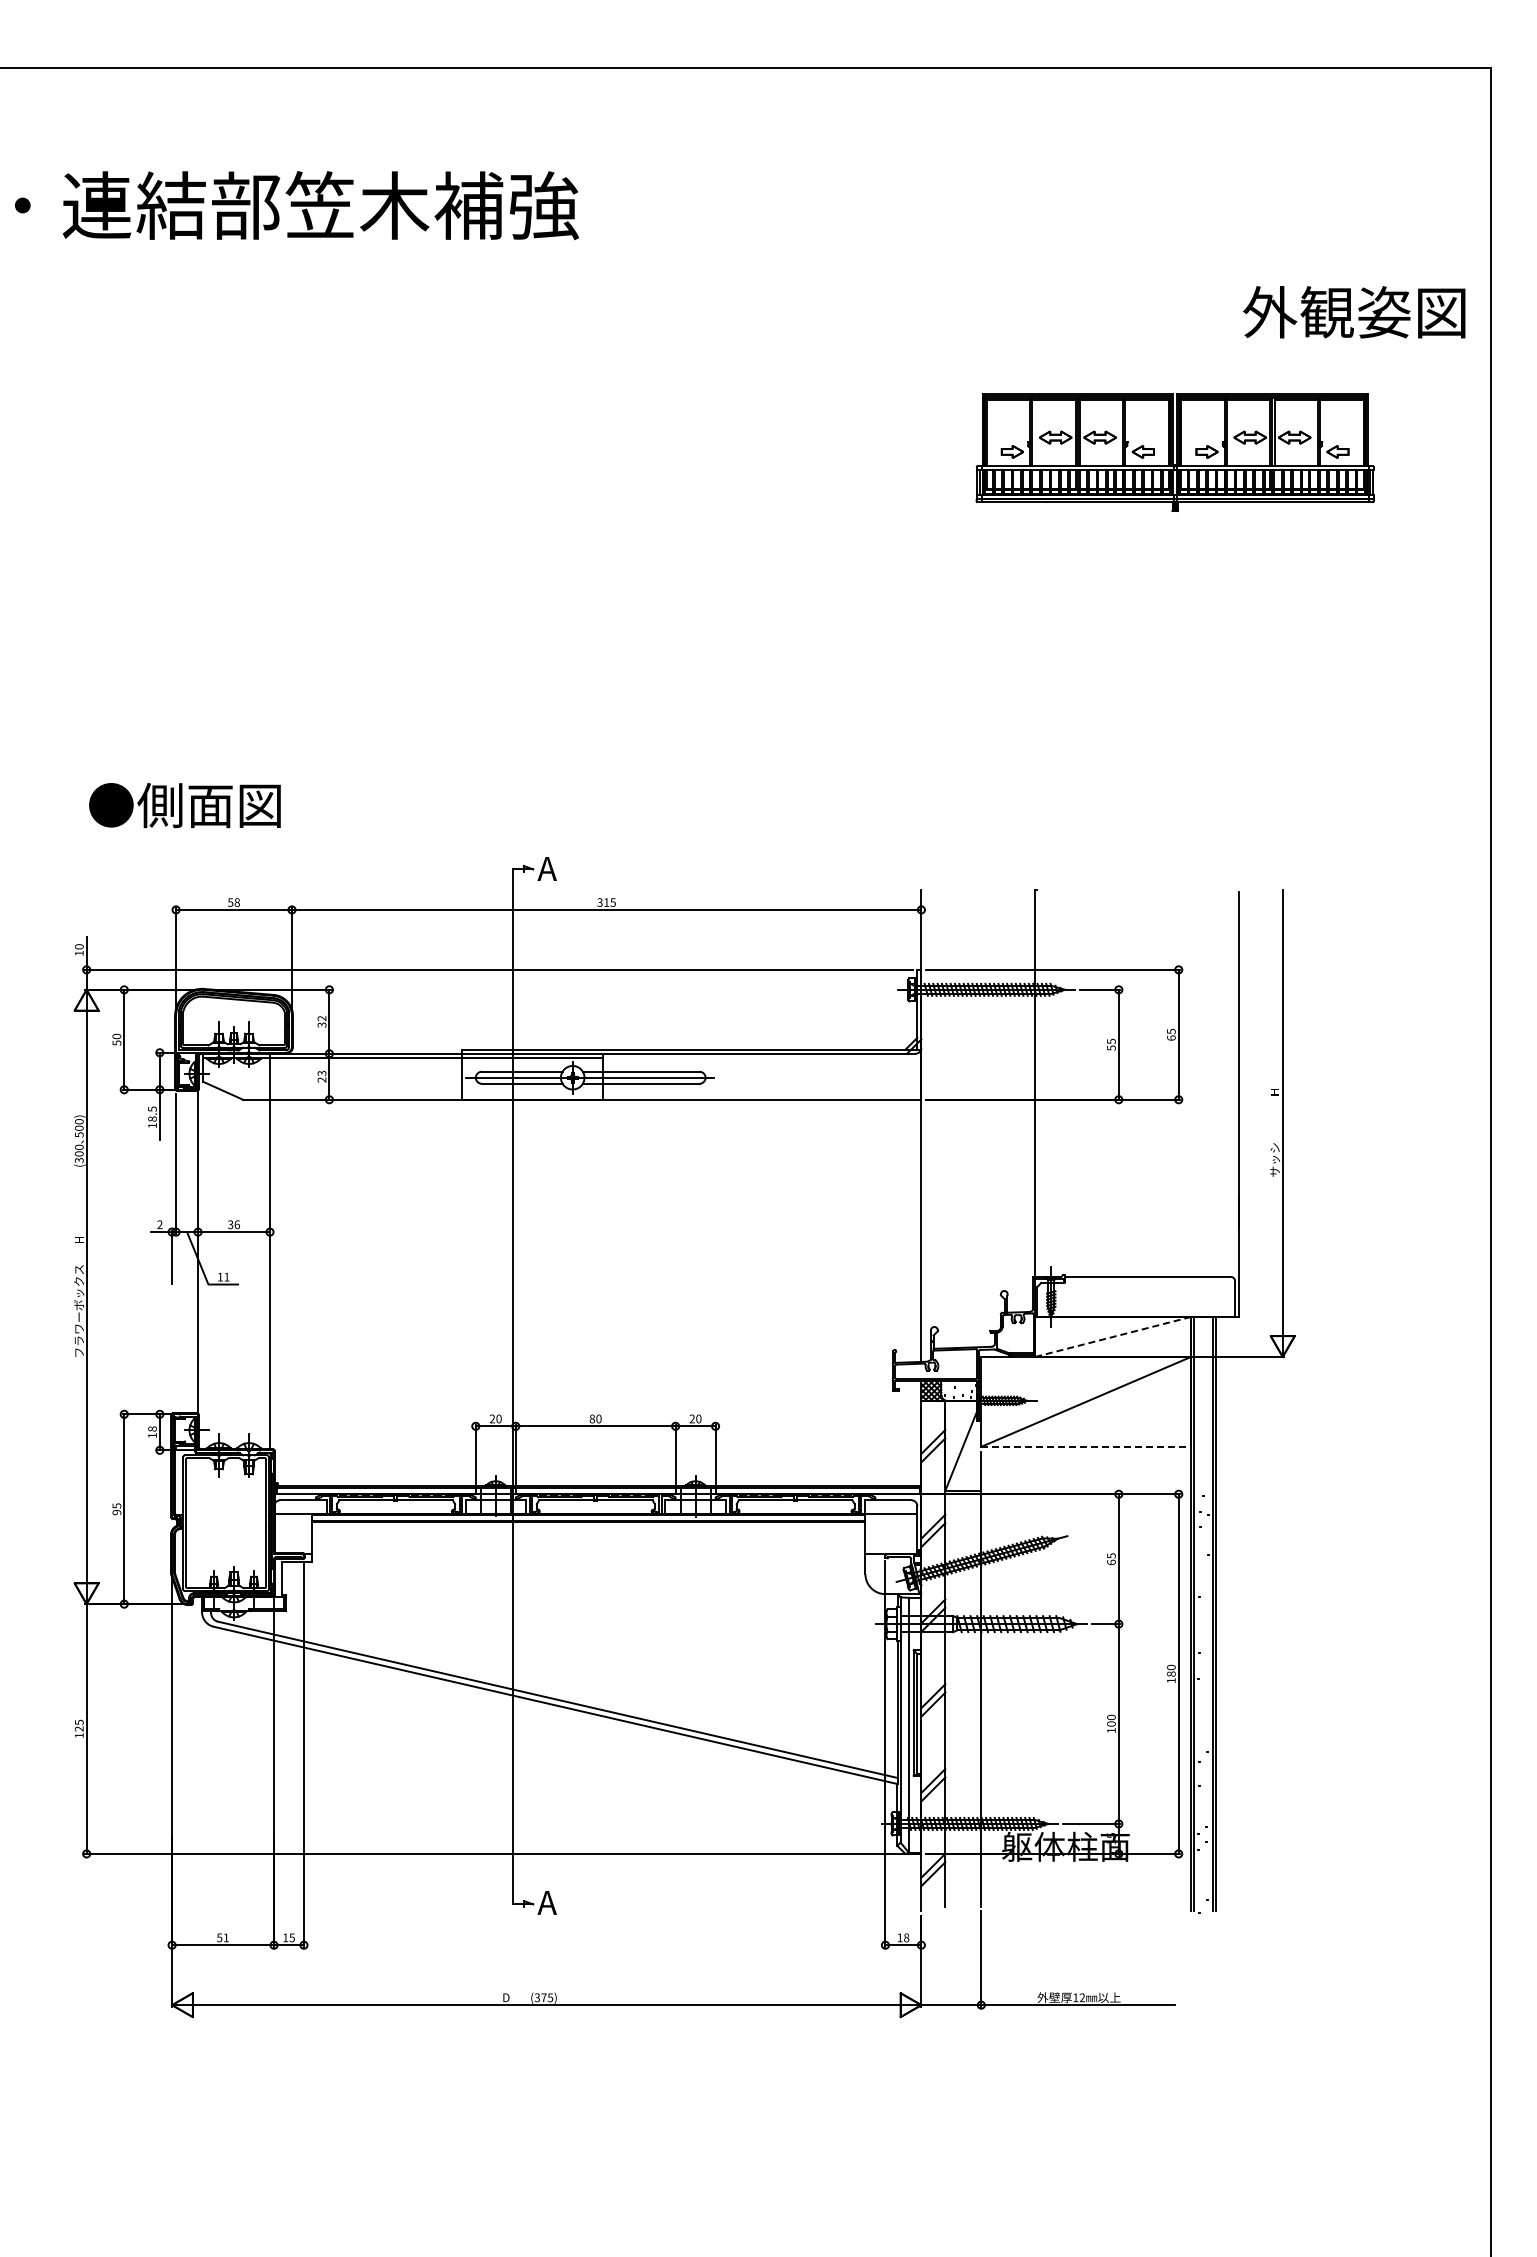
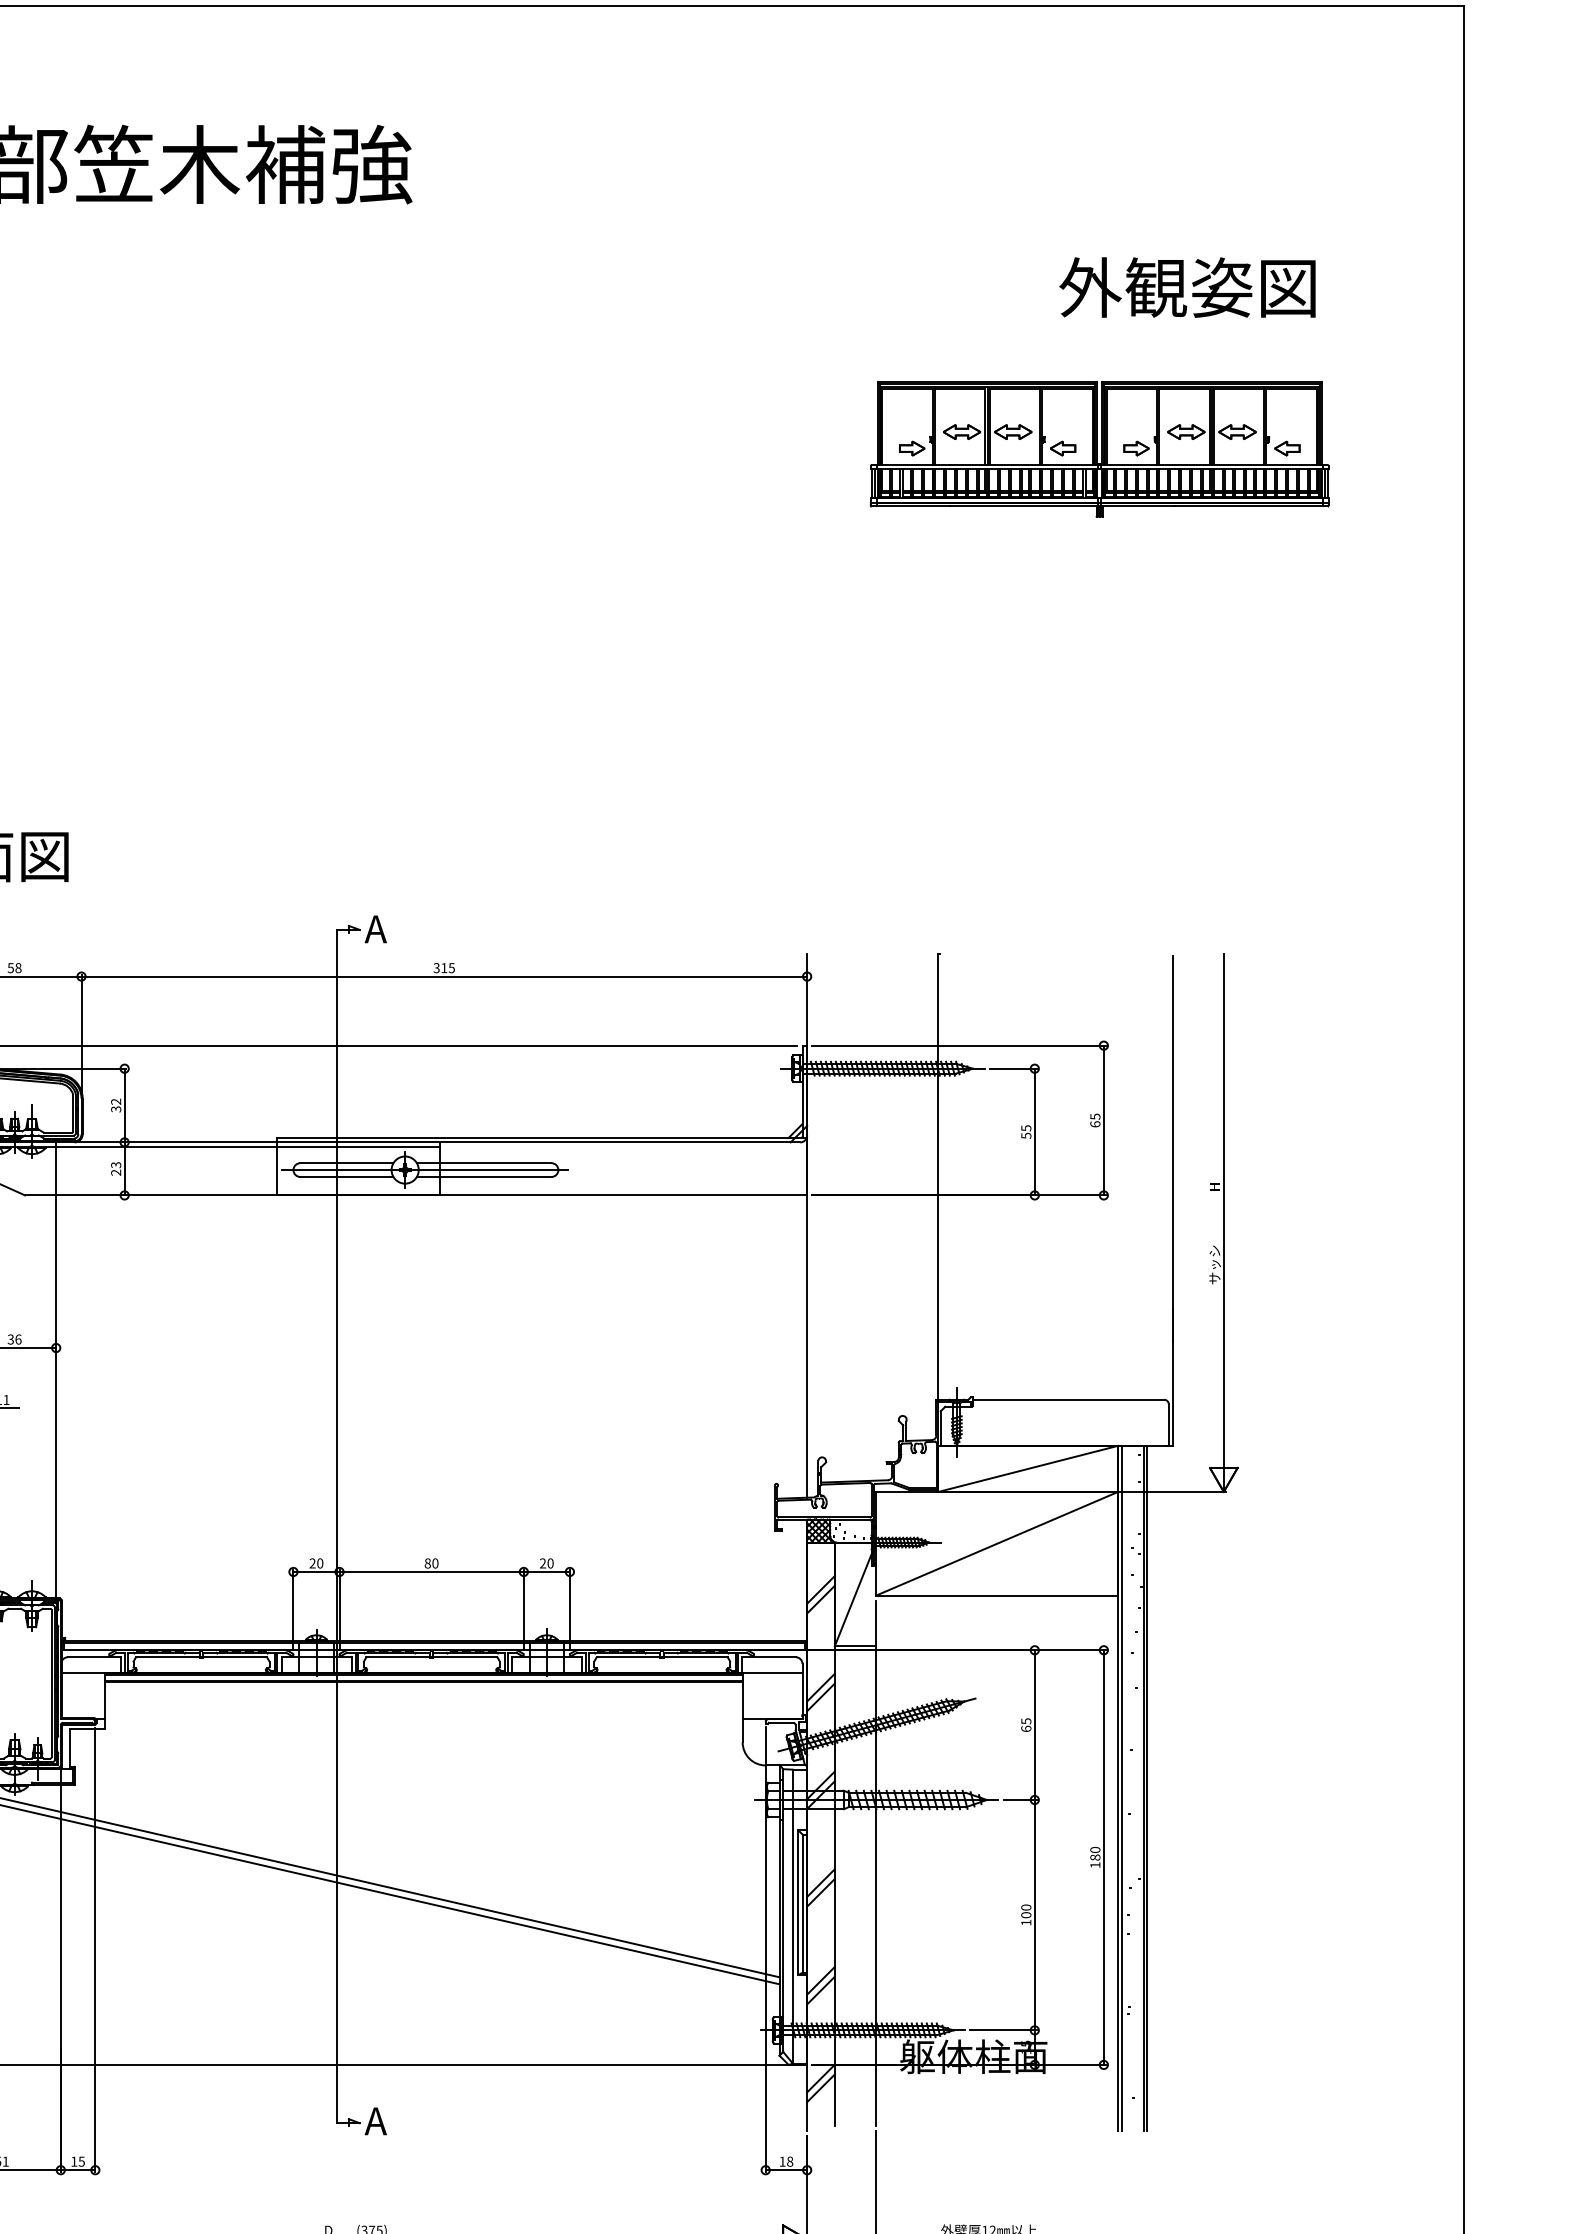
text: (1354, 312) -> (1187, 287), moved
line: (1112, 1337) -> (1027, 1469), dashed -> solid
line: (1086, 1446) -> (997, 1595), dashed -> solid

